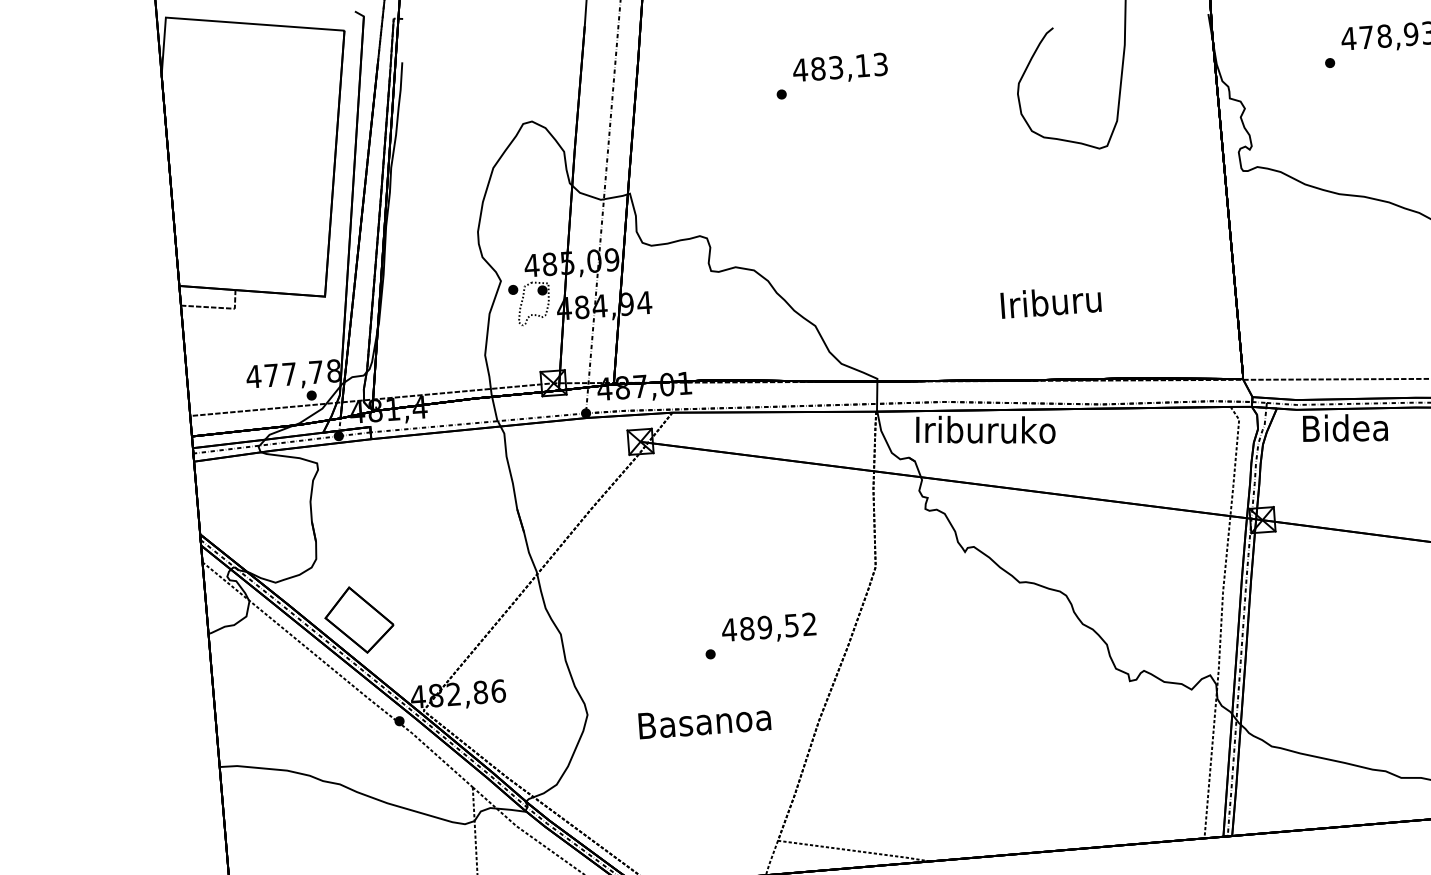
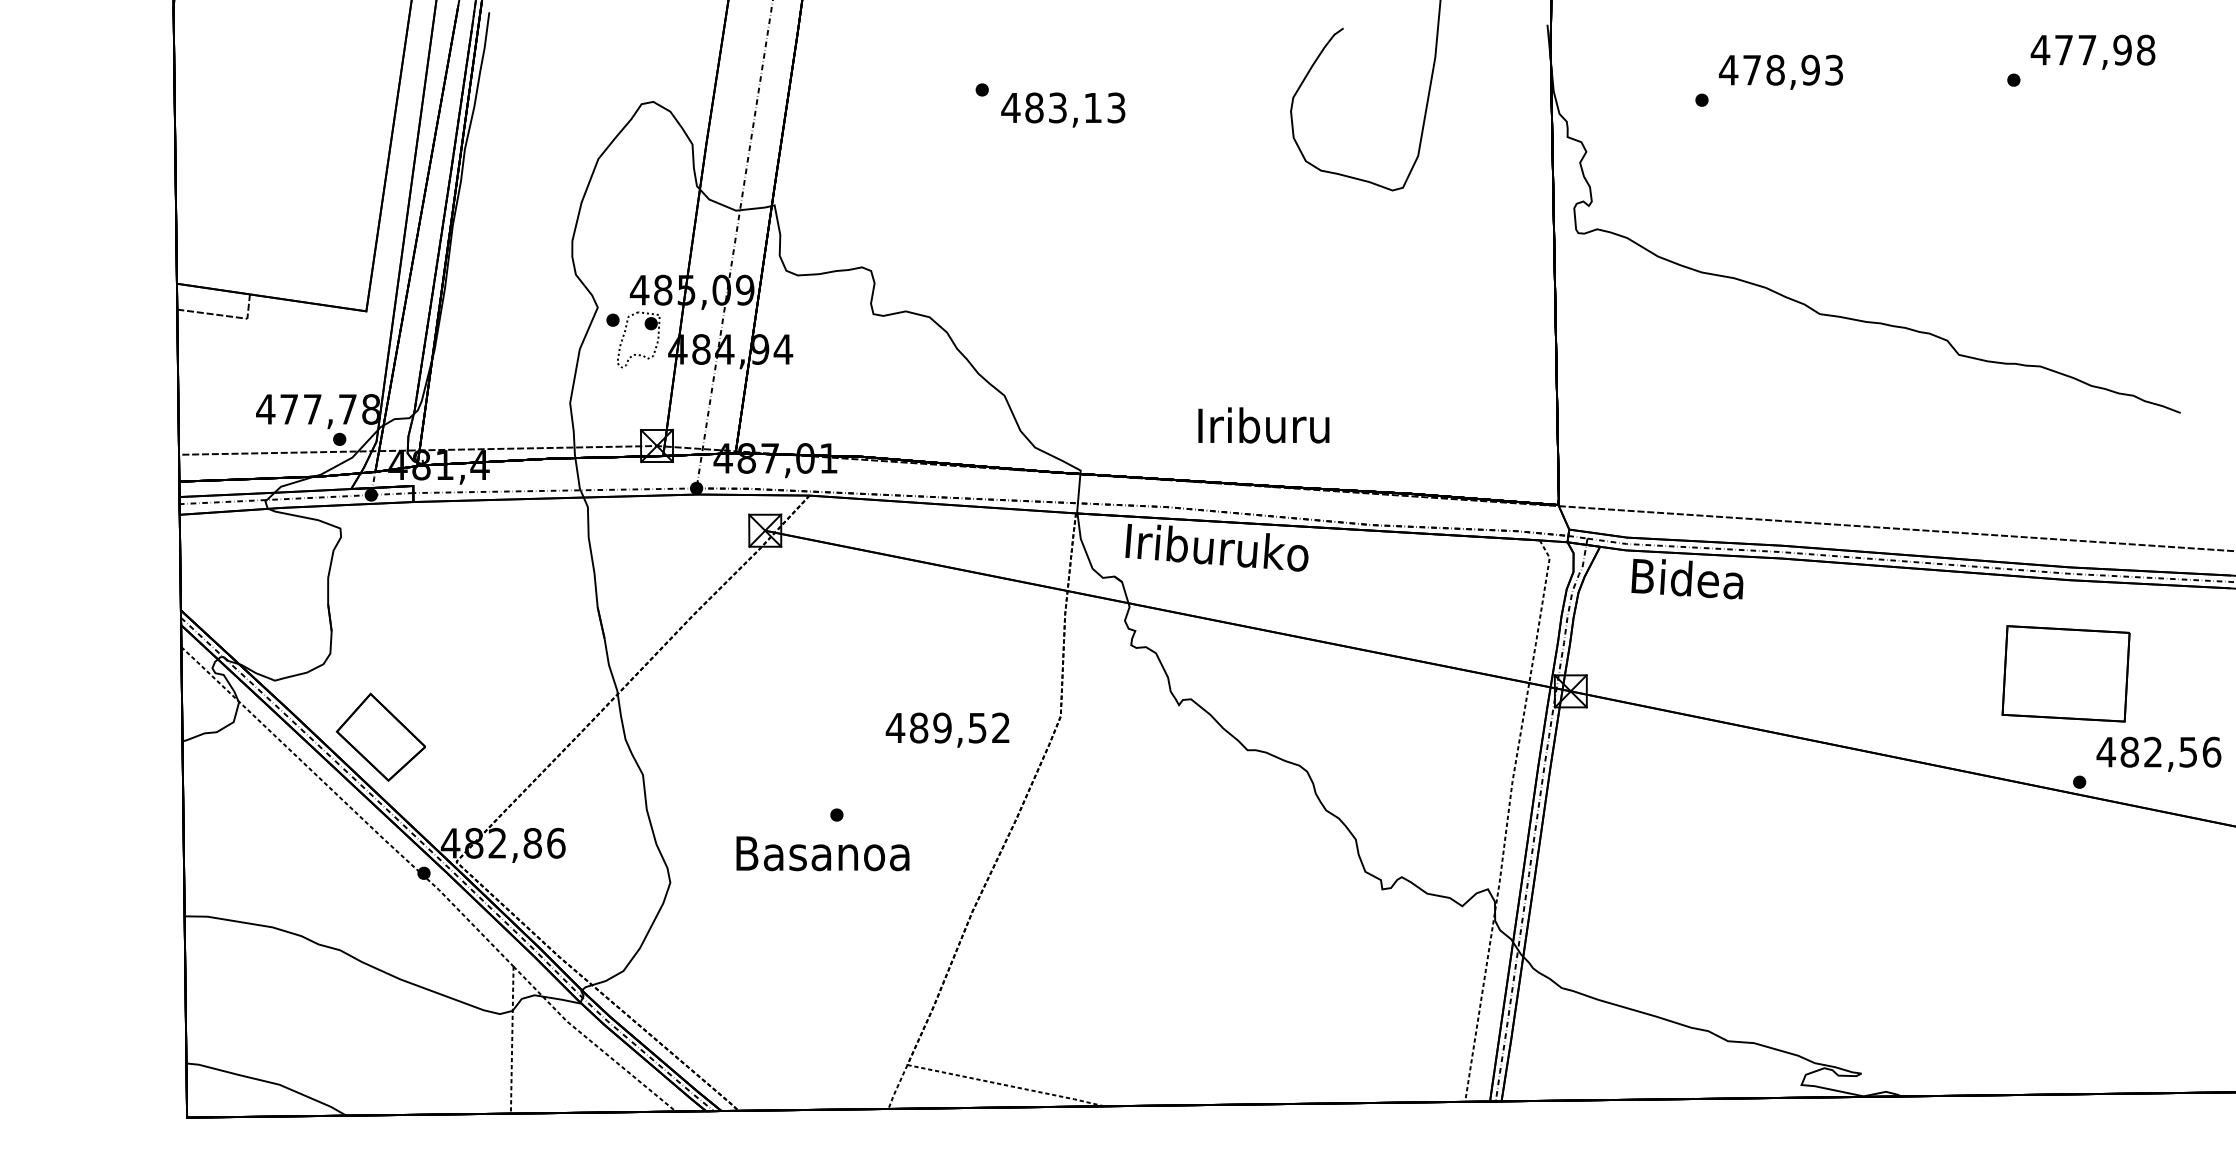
text: (840, 68) -> (1063, 109), moved
text: (1050, 302) -> (1263, 425), moved
text: (768, 628) -> (947, 729), moved
text: (704, 721) -> (822, 853), moved

